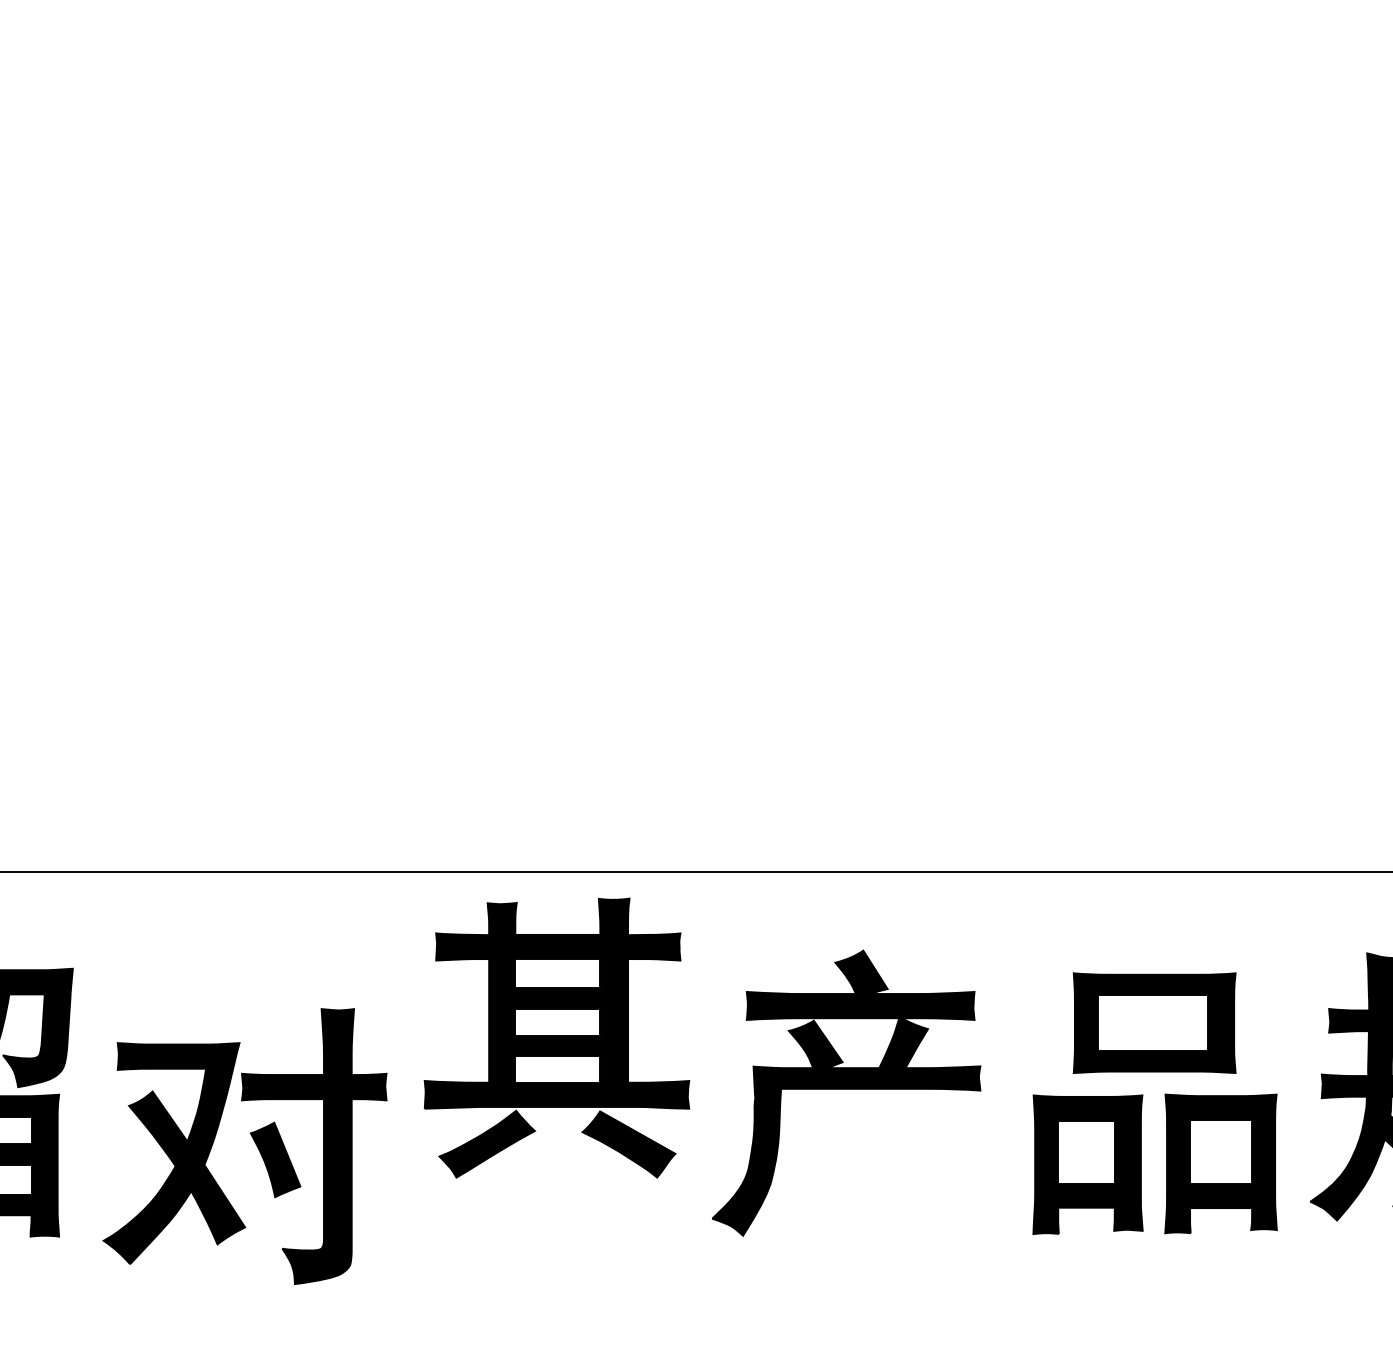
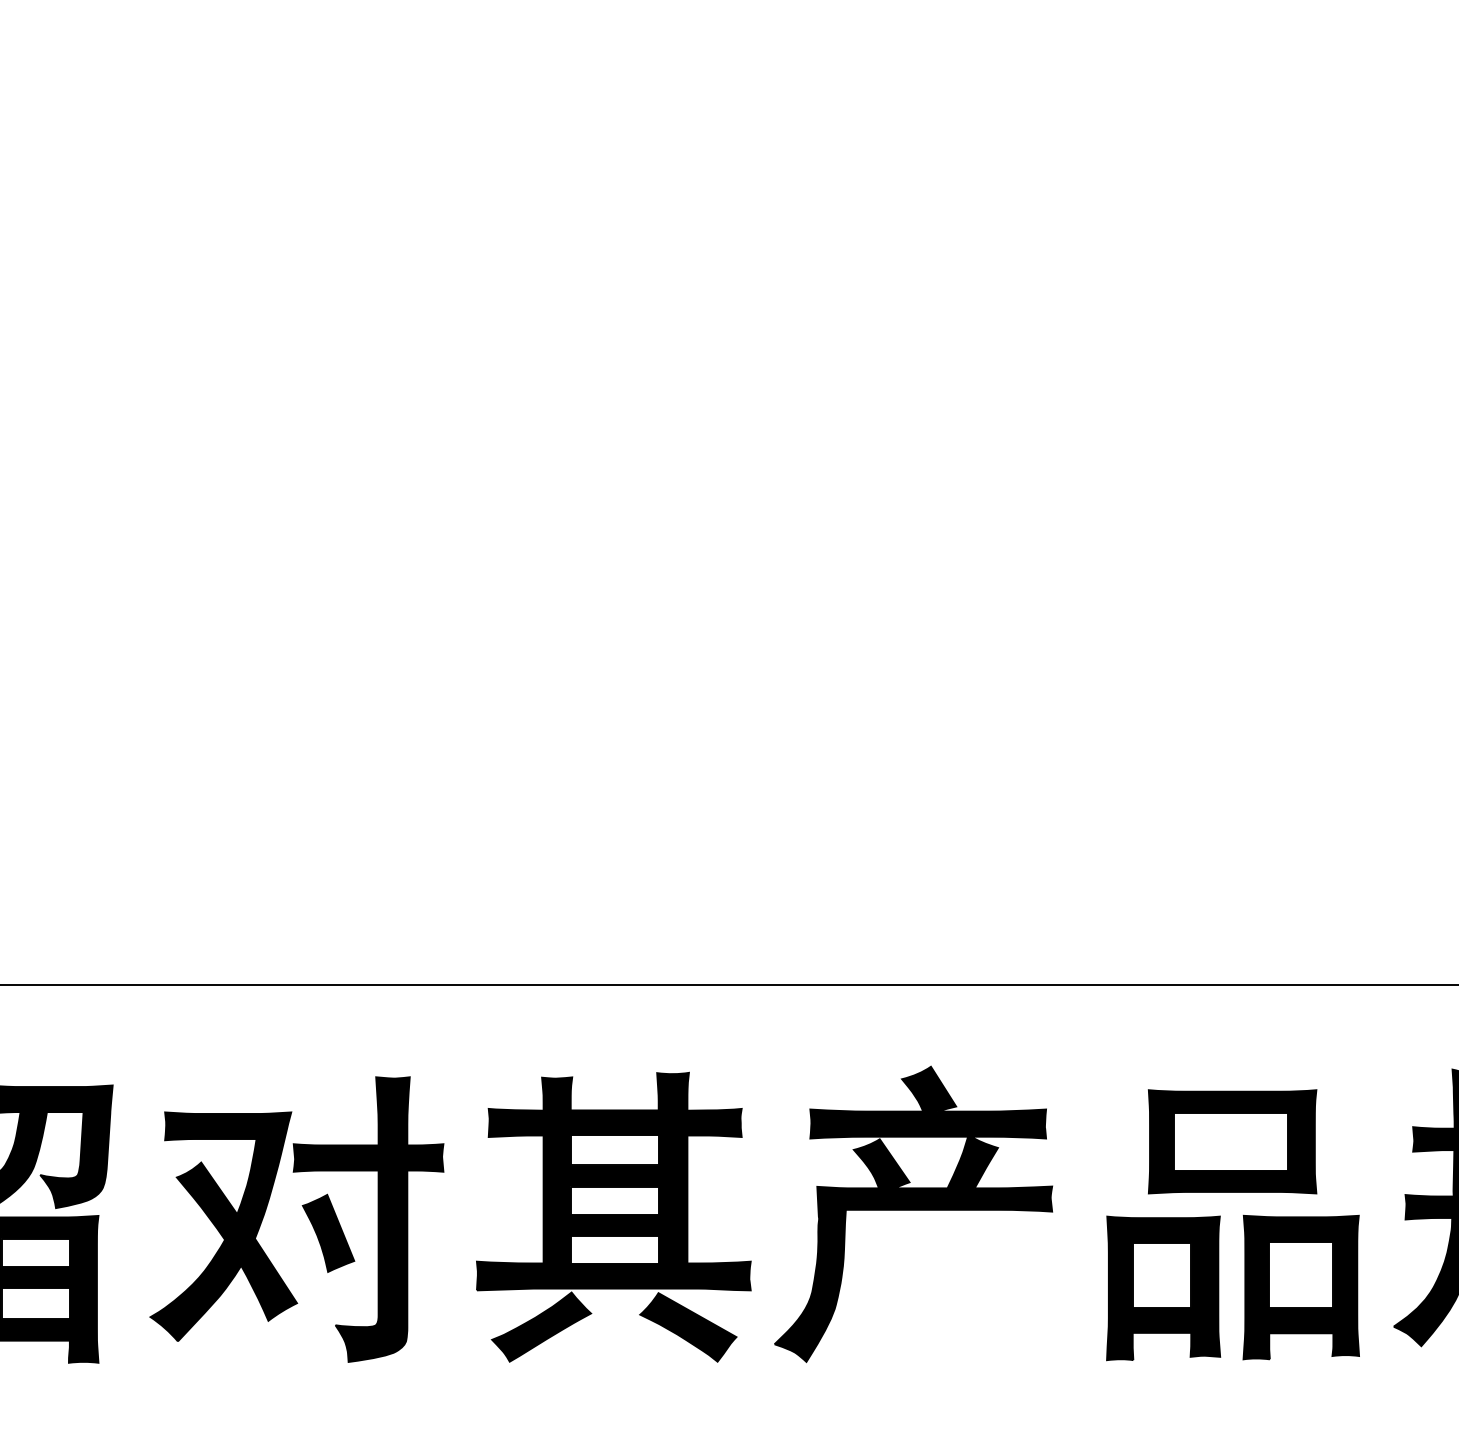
part: (556, 1037) -> (613, 1216), moved
part: (253, 1140) -> (305, 1213), moved

